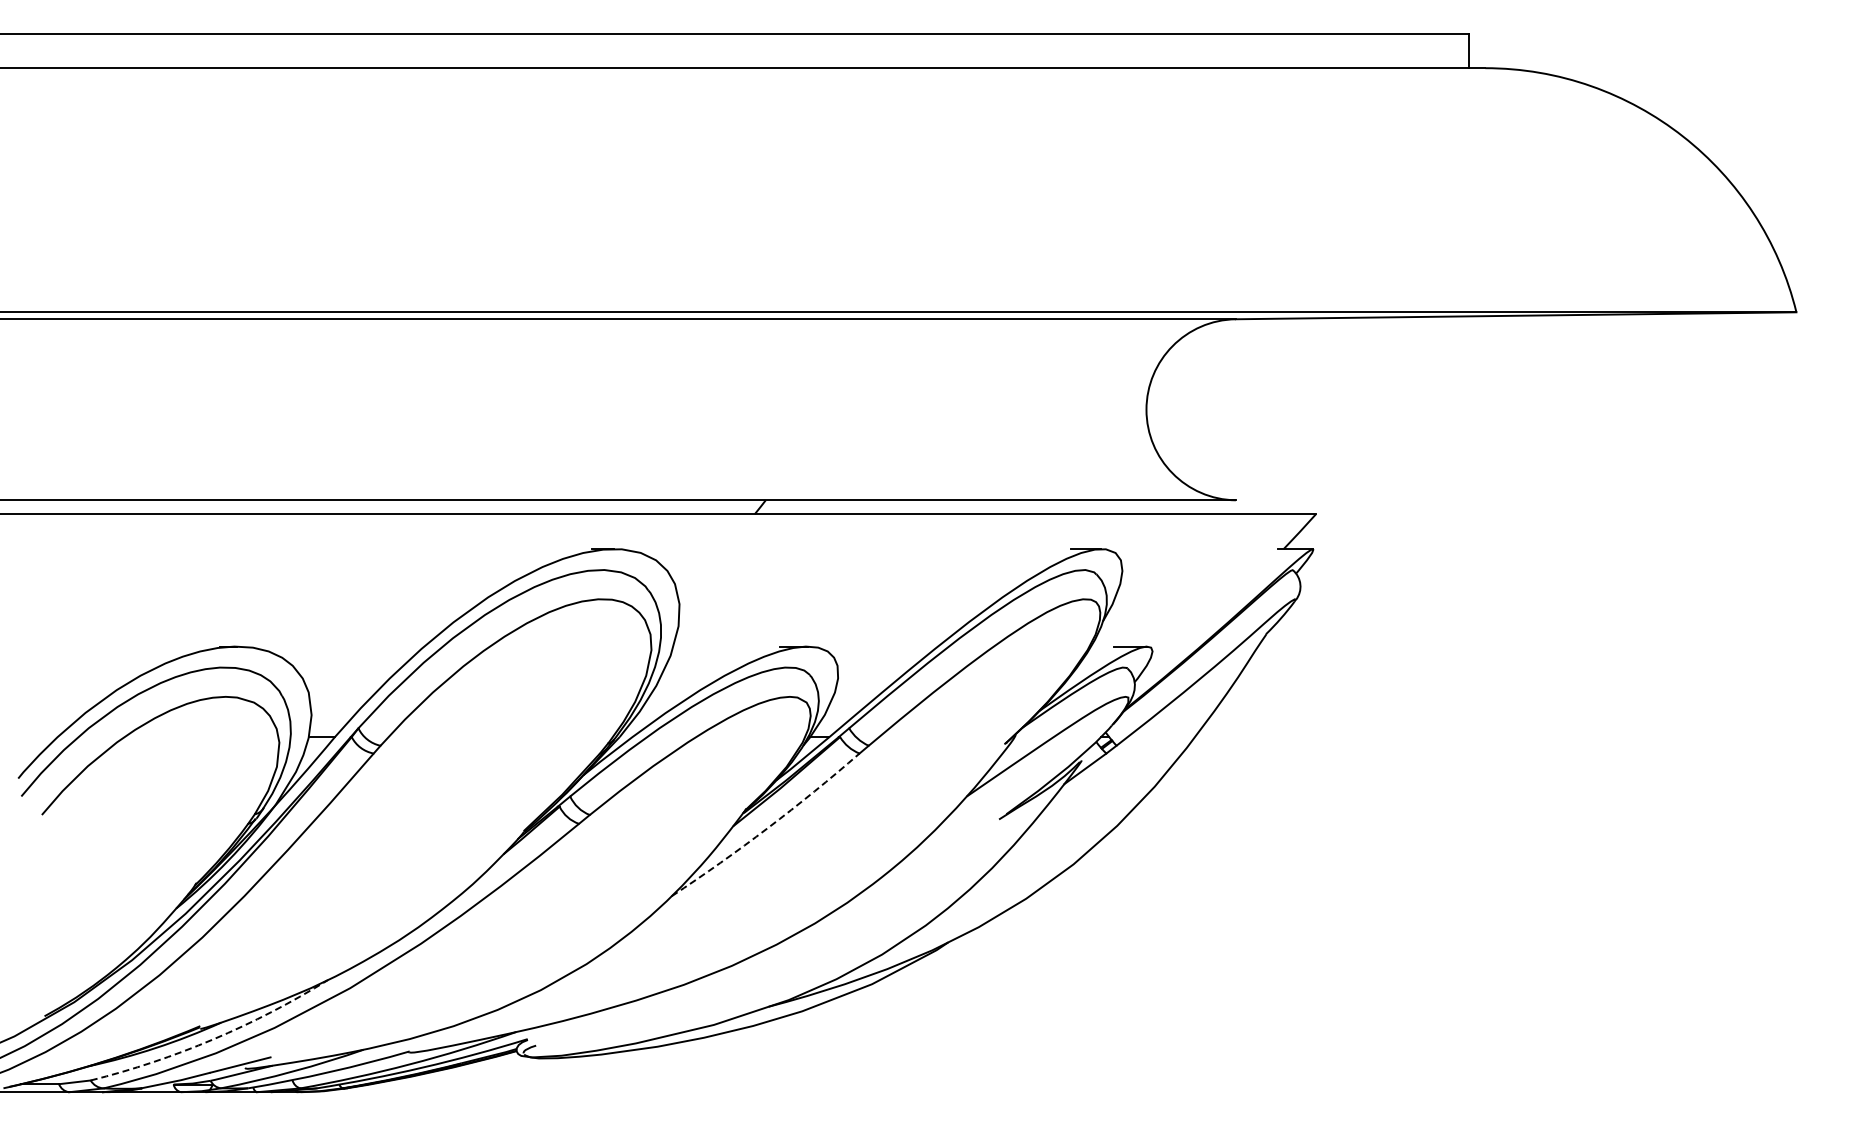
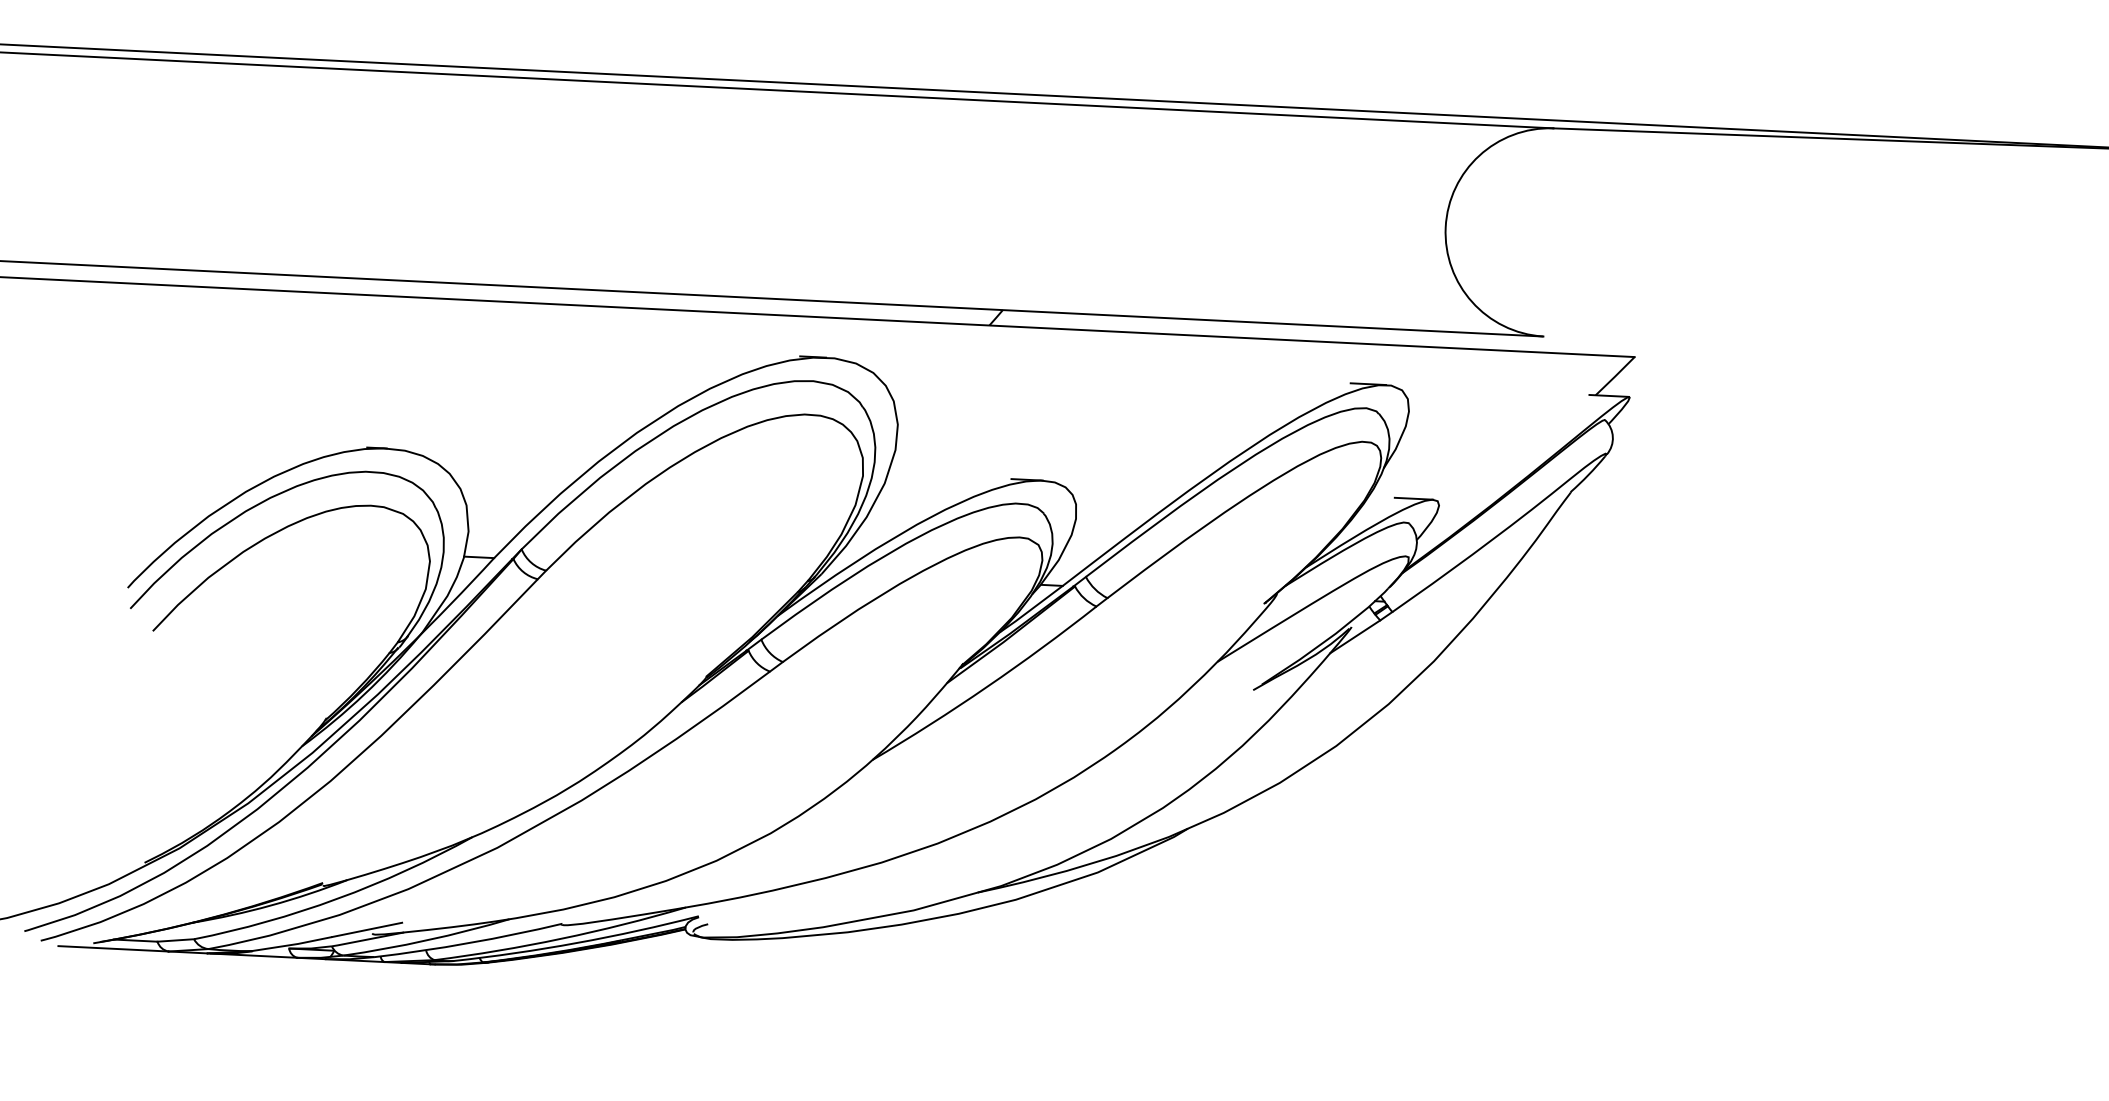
arc: (768, 828) -> (987, 687), dashed -> solid
arc: (213, 1039) -> (337, 899), dashed -> solid

